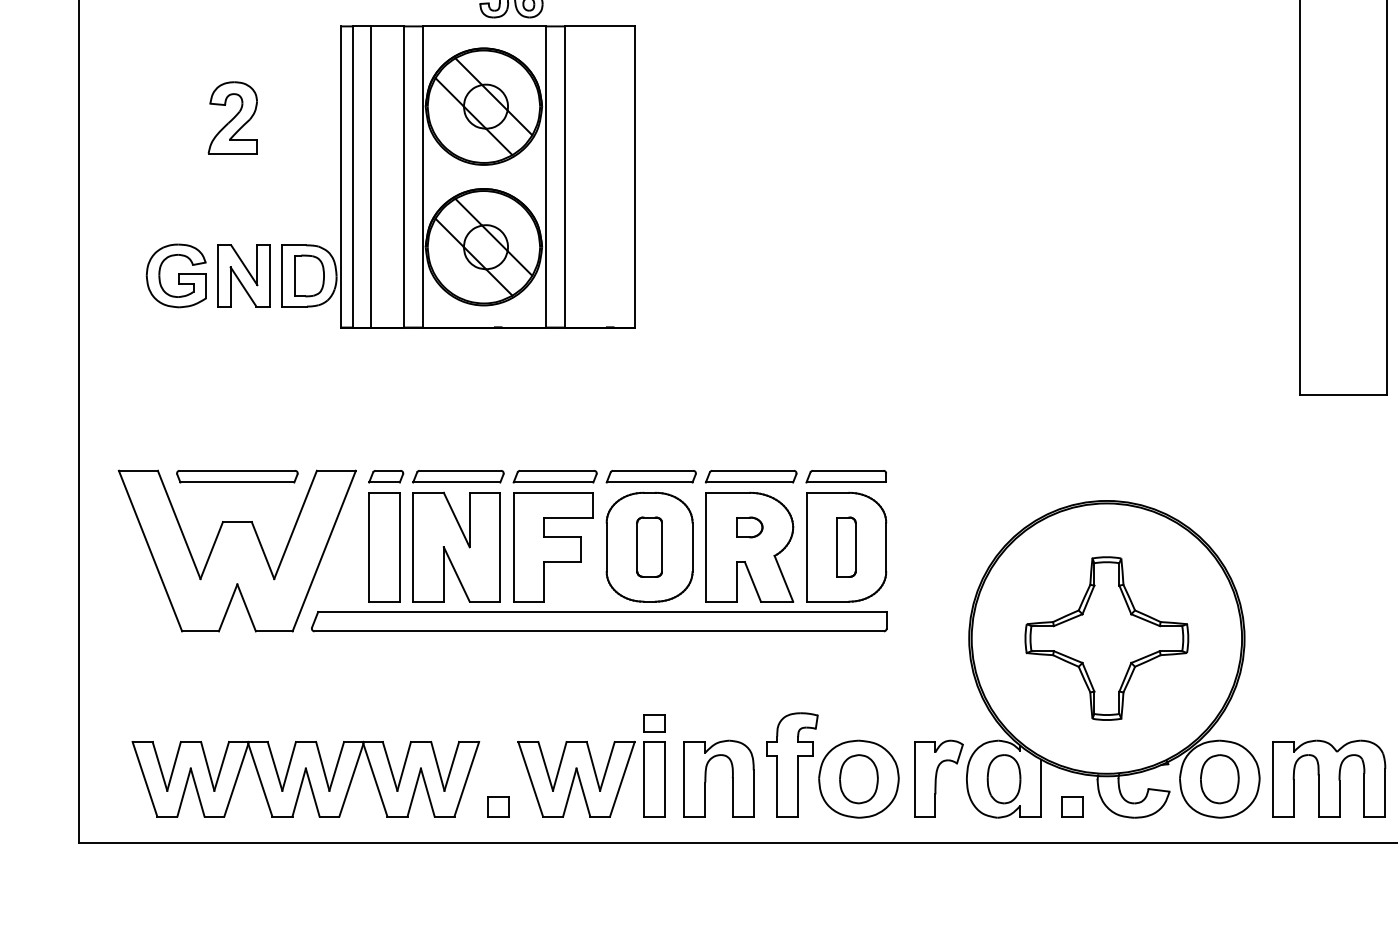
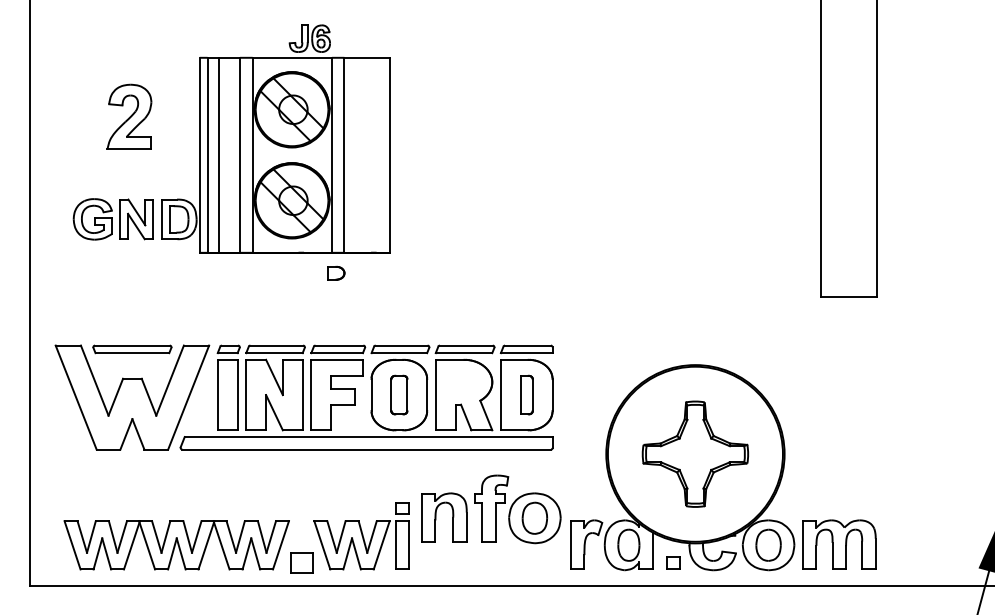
part: (232, 117) -> (129, 116), size x1.4
part: (750, 526) -> (336, 272), moved
part: (791, 765) -> (491, 509), moved
part: (498, 805) -> (301, 562), size x1.6

